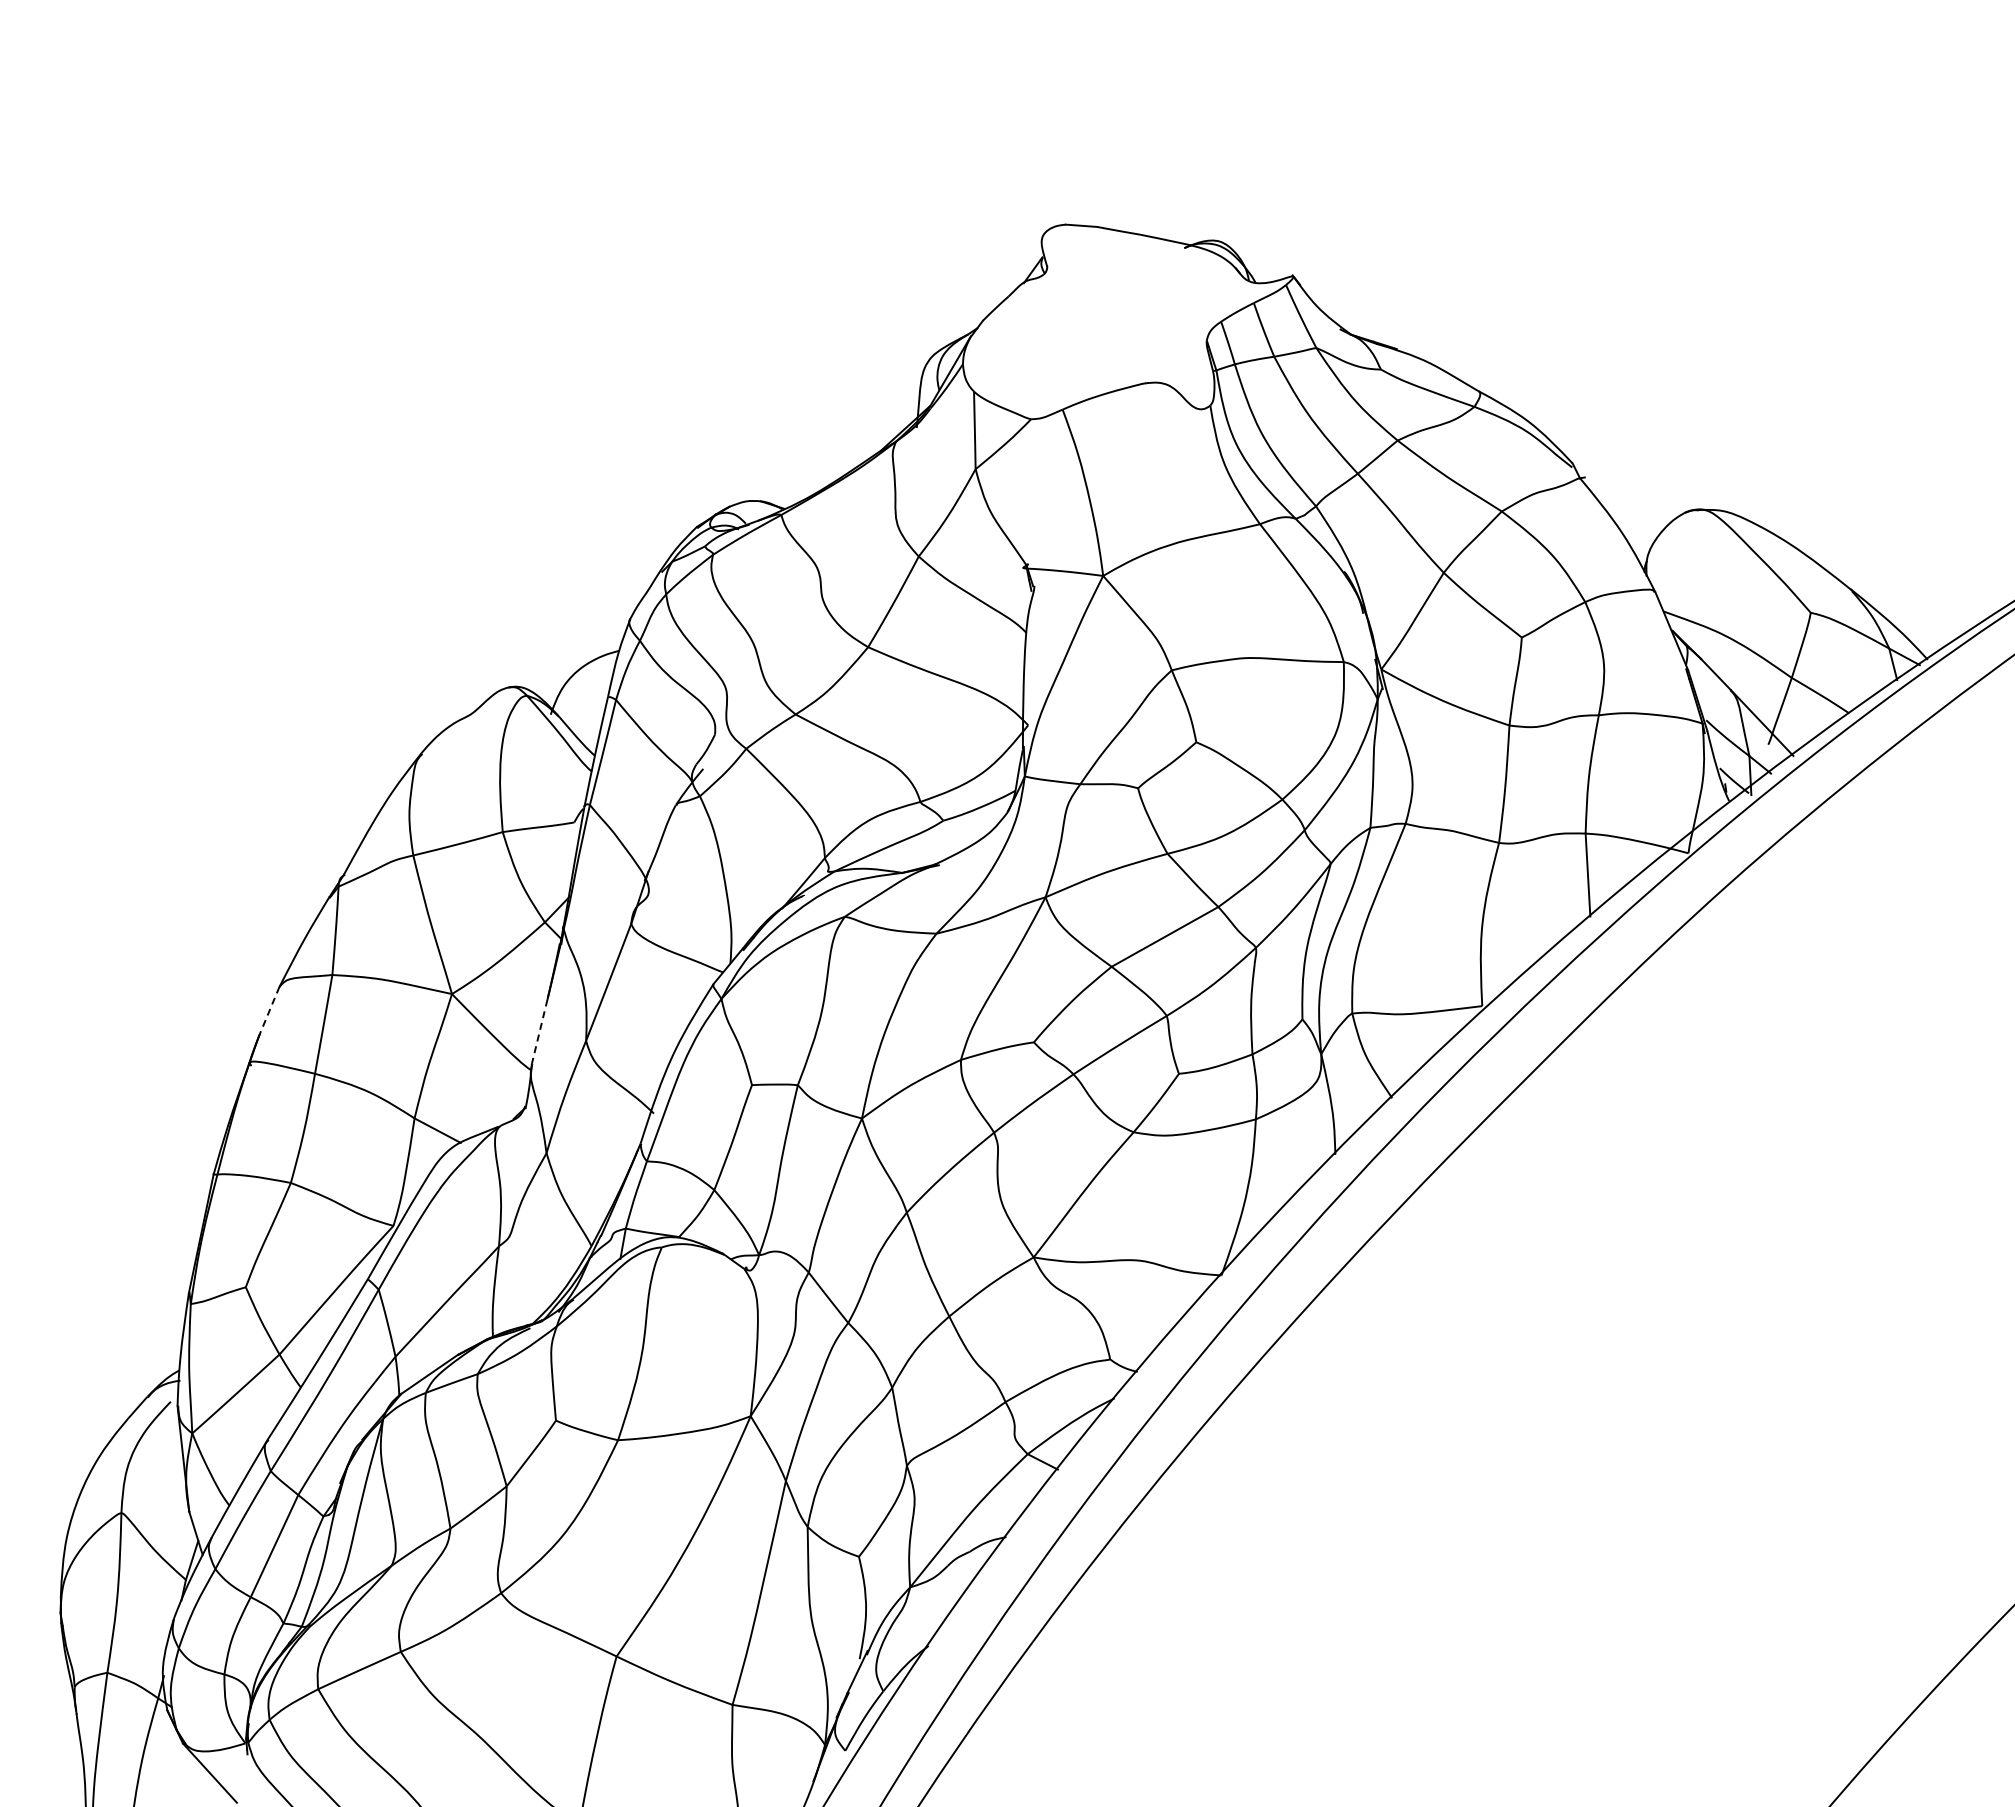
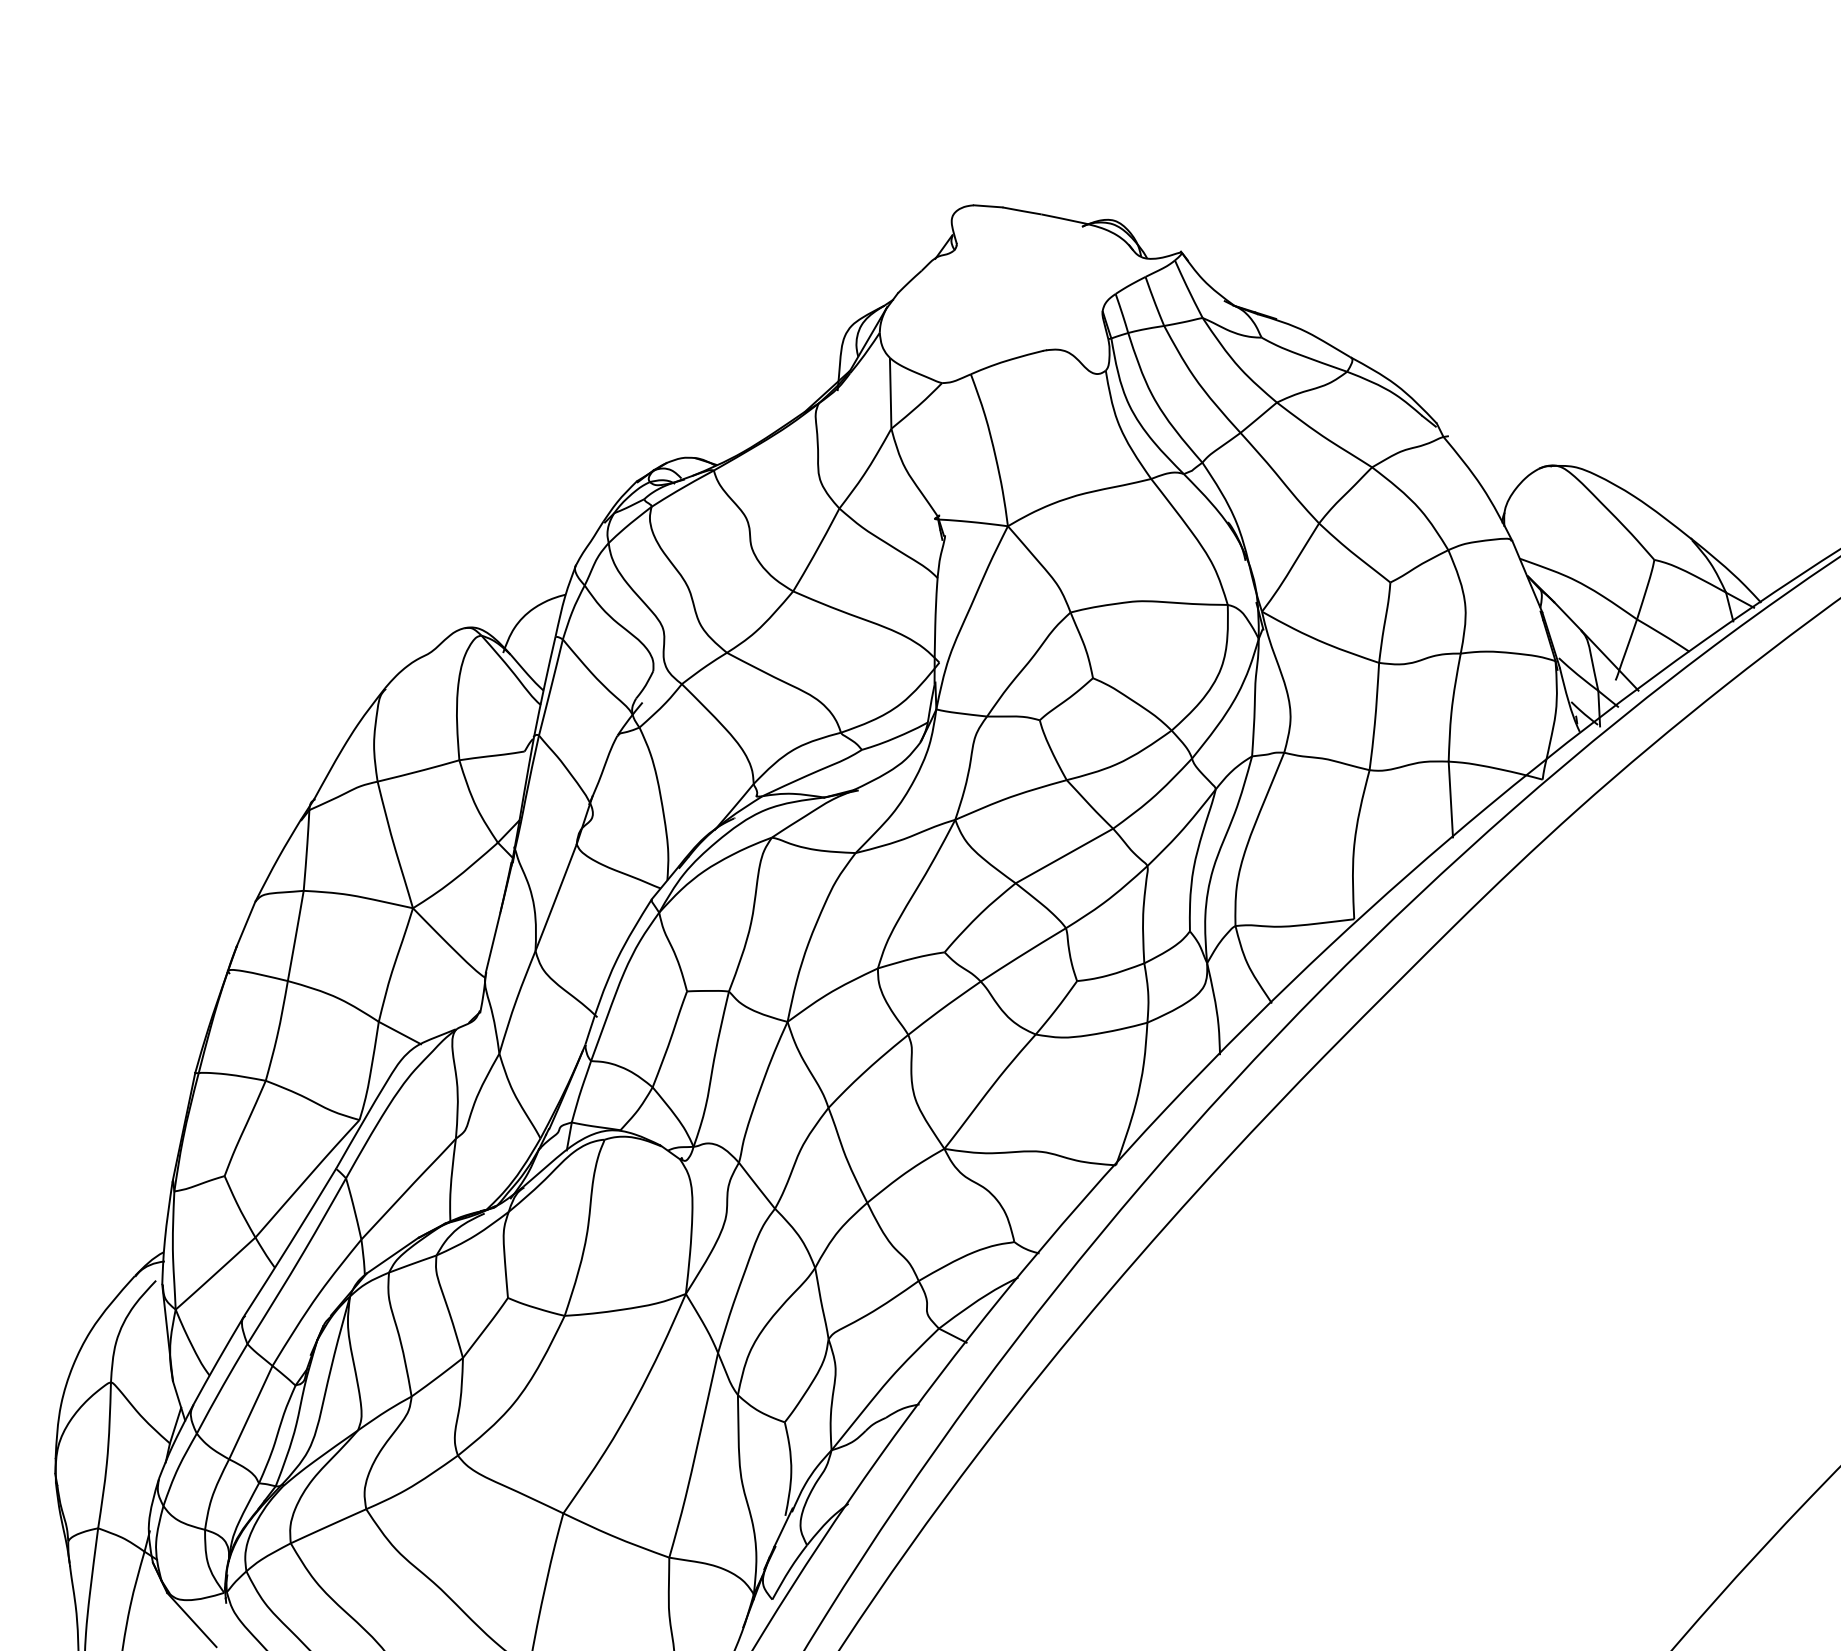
line: (269, 1011) -> (246, 924), dashed -> solid
line: (539, 1032) -> (492, 943), dashed -> solid

